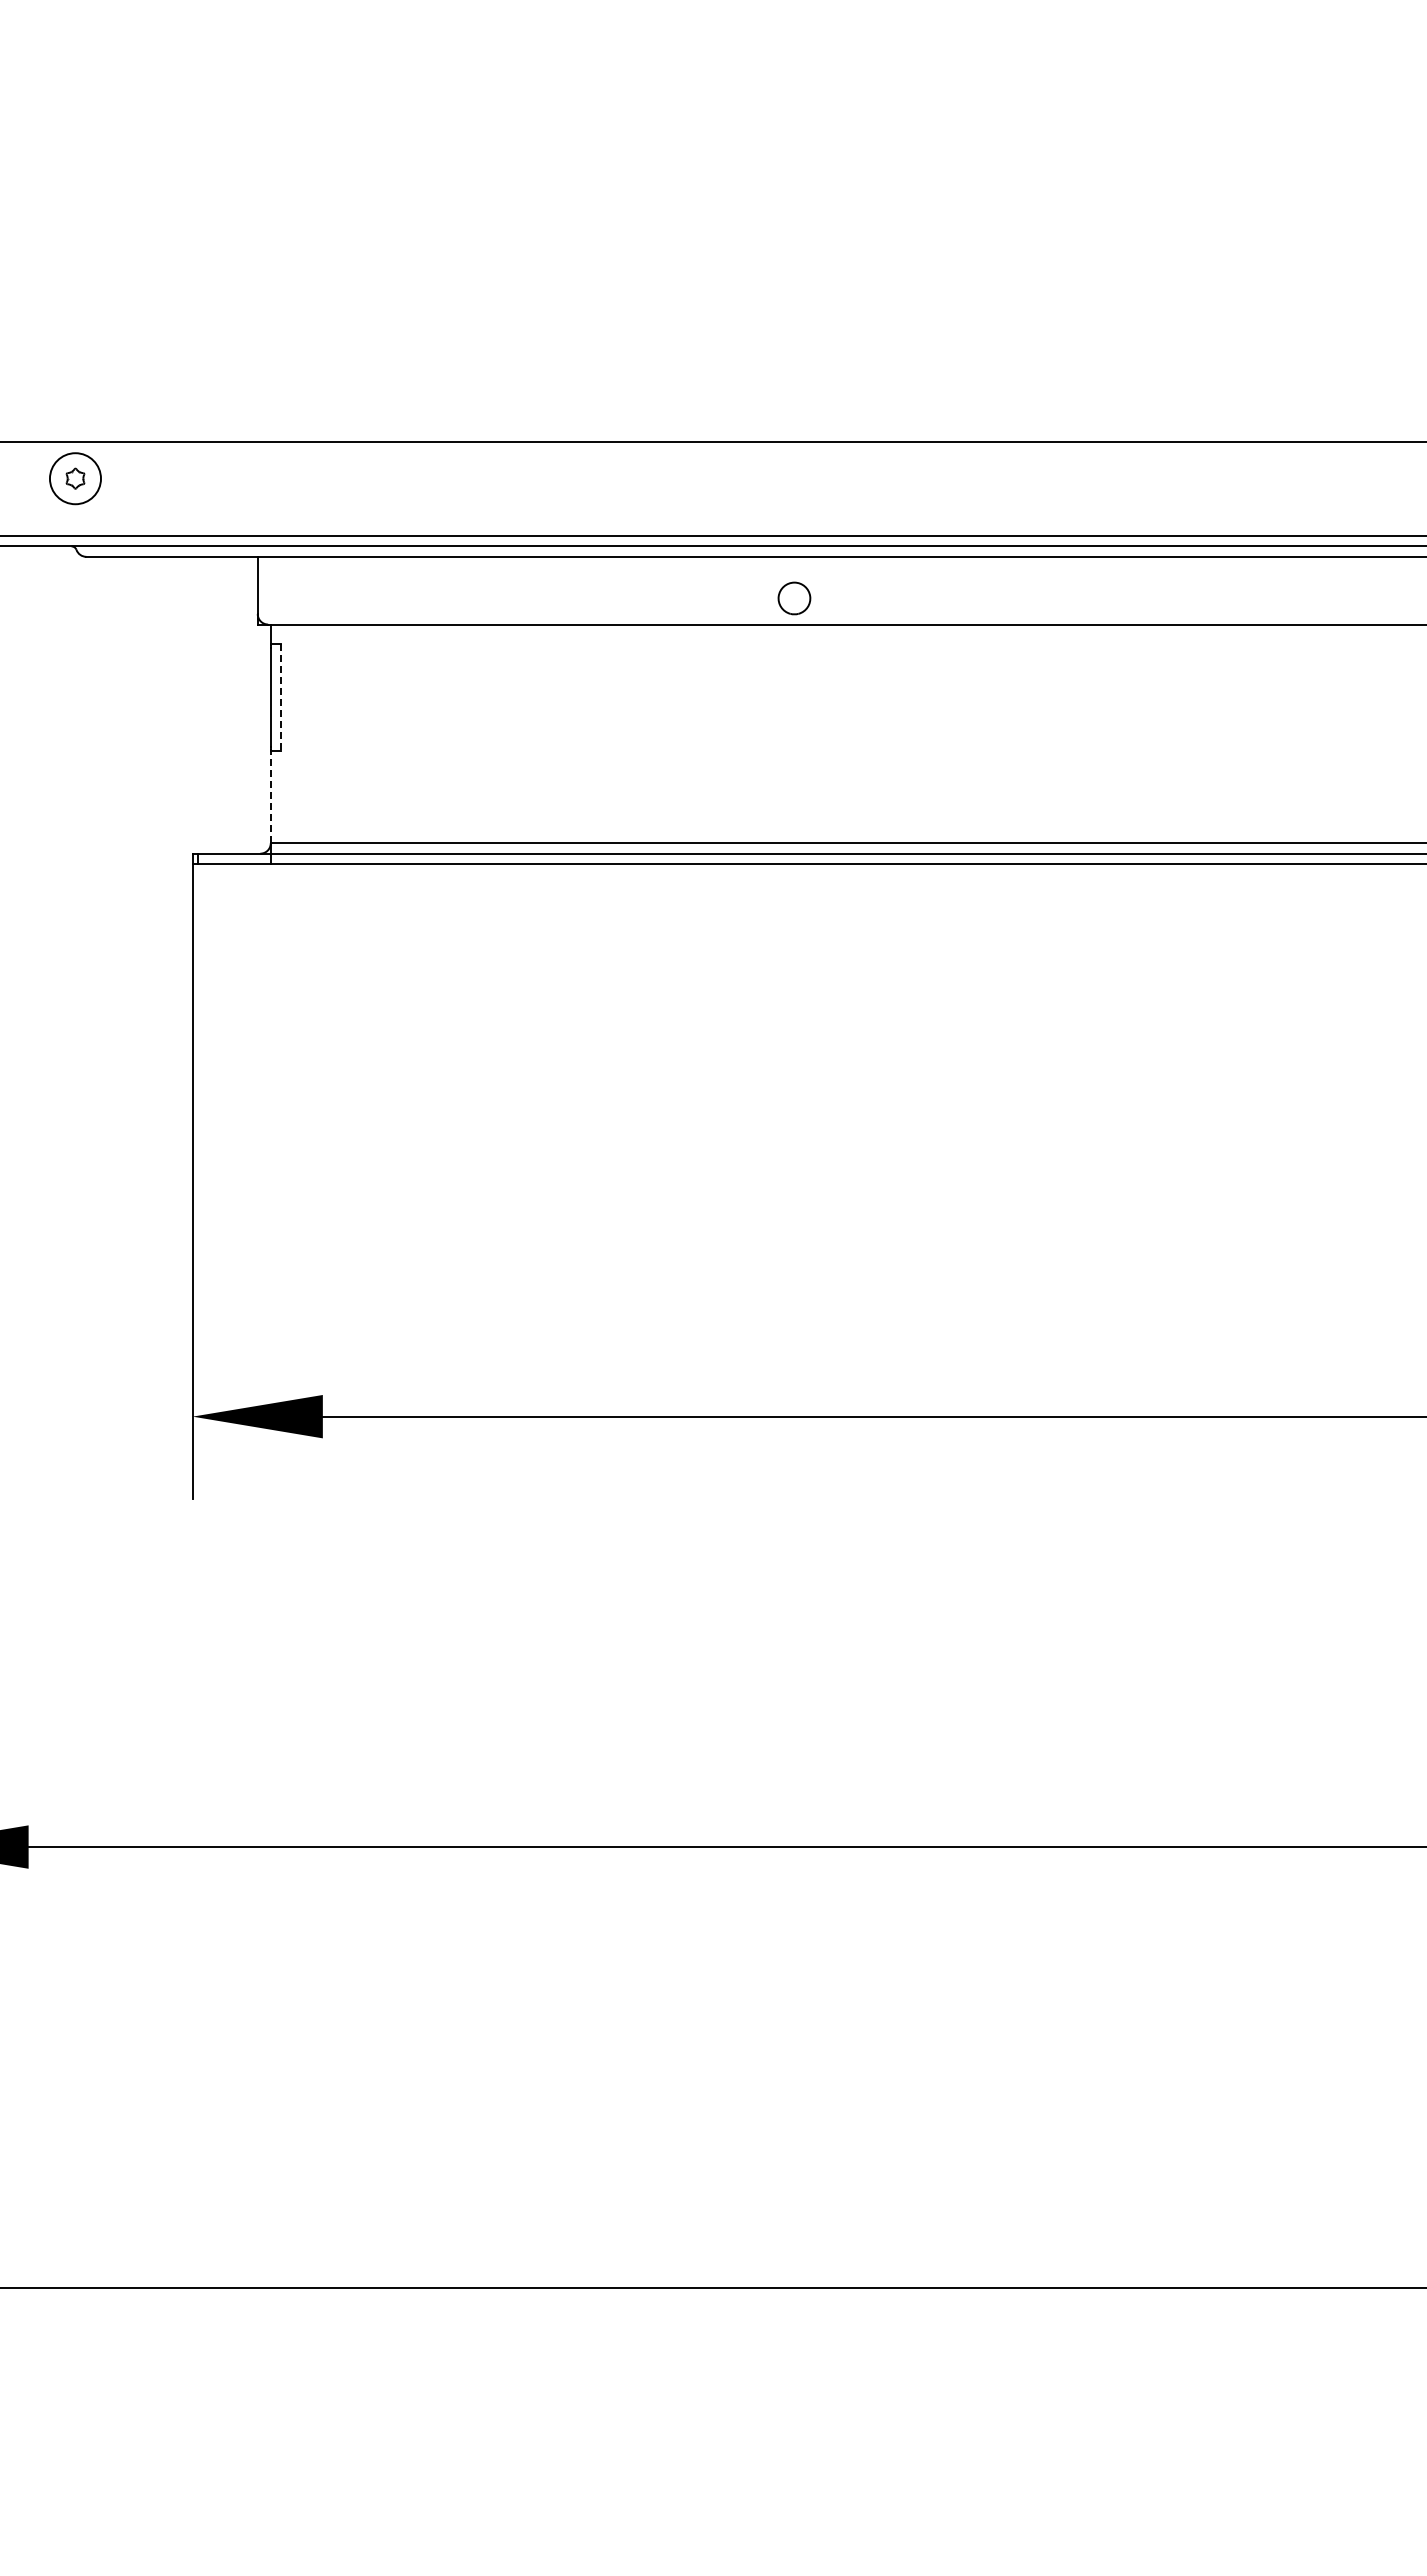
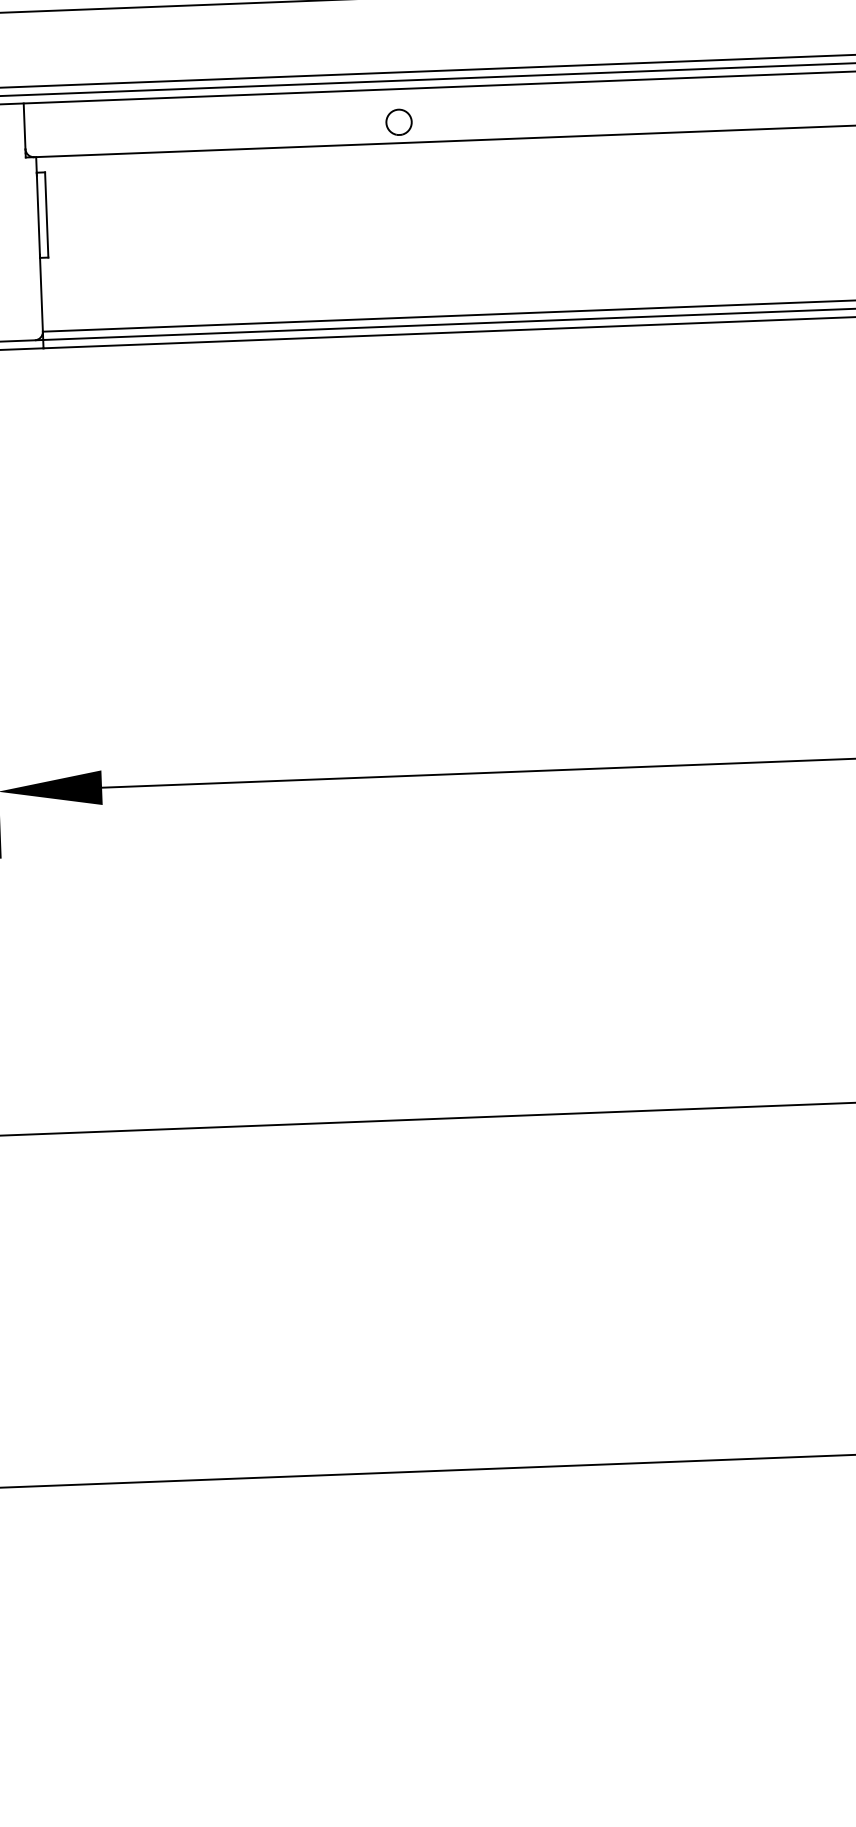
part: (794, 598) -> (399, 122), moved
line: (281, 697) -> (46, 215), dashed -> solid
line: (270, 796) -> (41, 294), dashed -> solid

